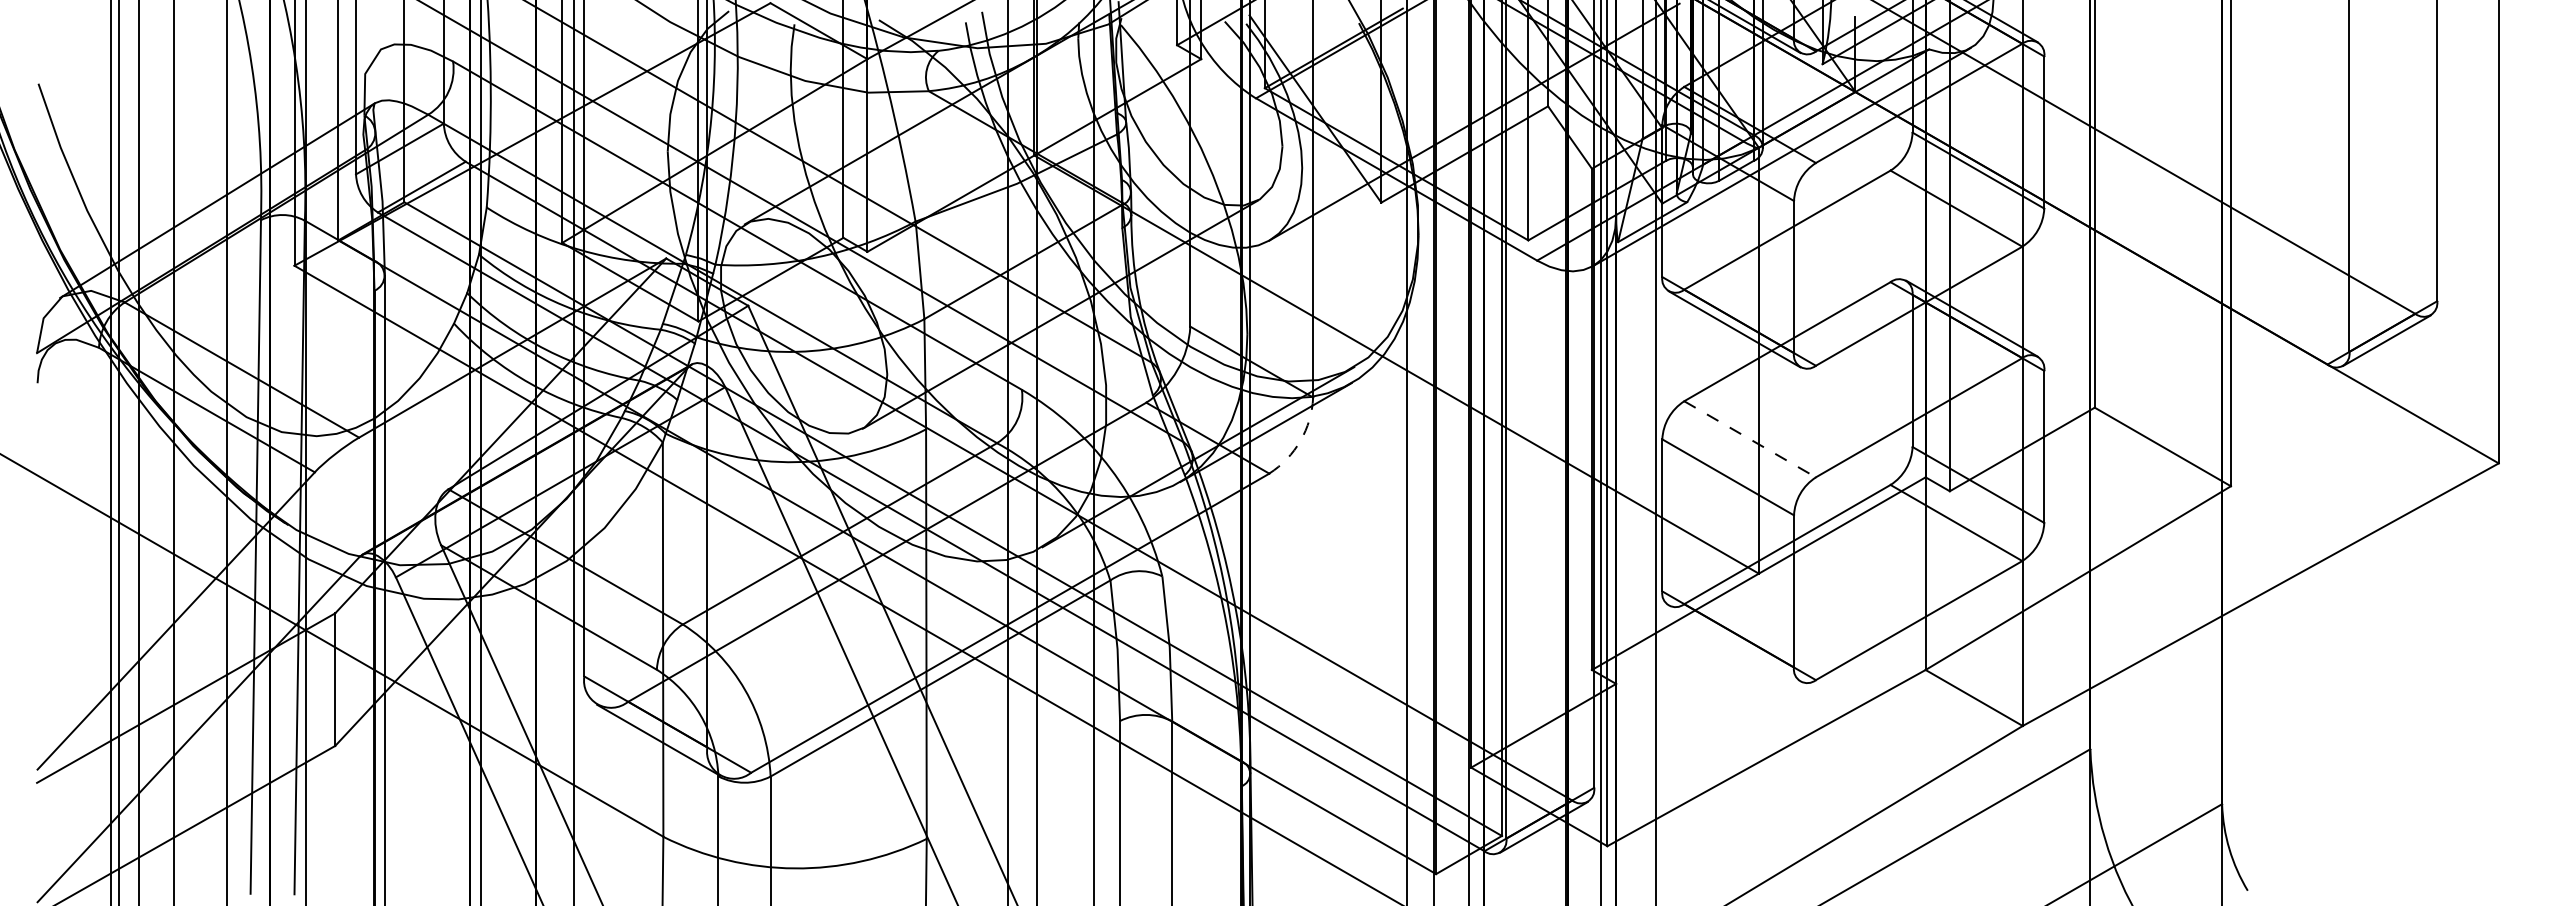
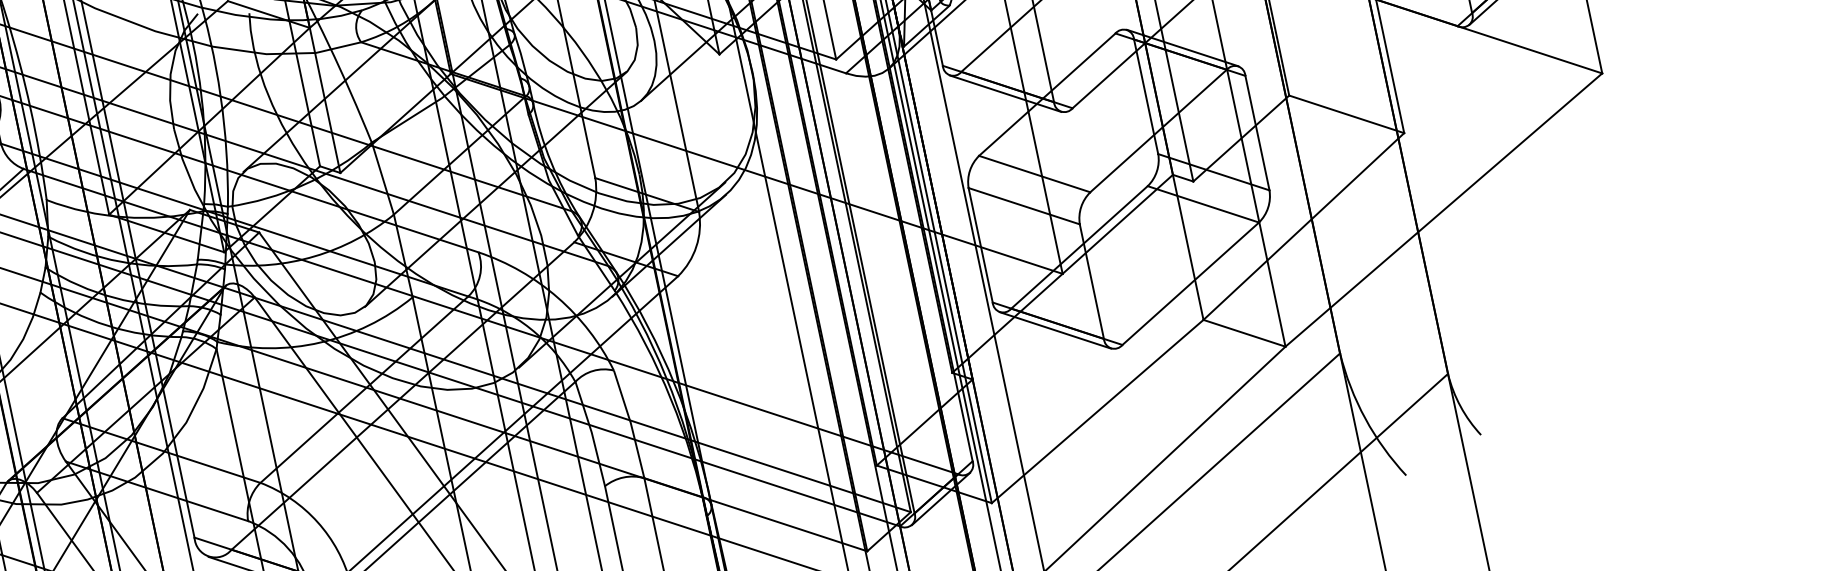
line: (1750, 439) -> (1035, 174), dashed -> solid
arc: (1300, 440) -> (696, 246), dashed -> solid
line: (1734, 643) -> (1055, 330), added

